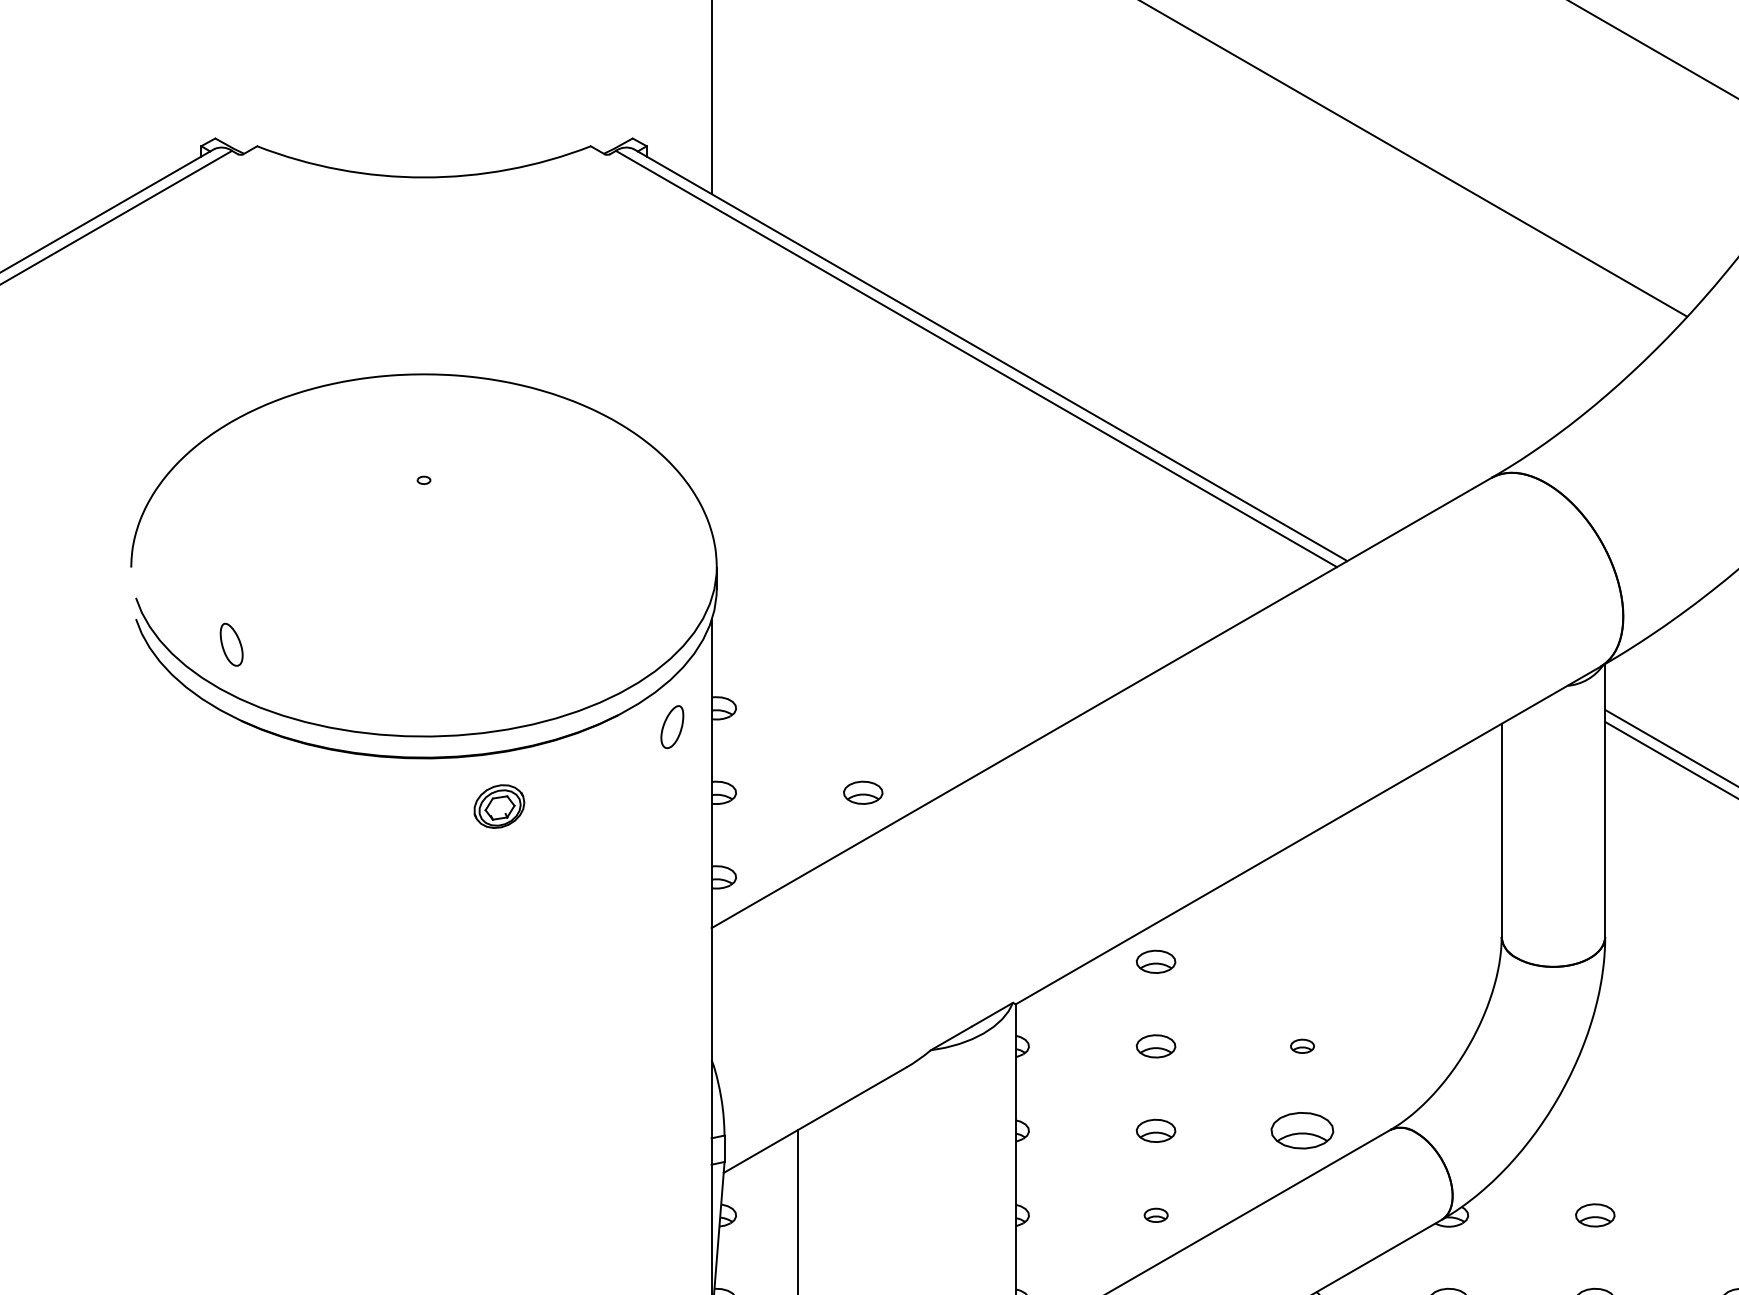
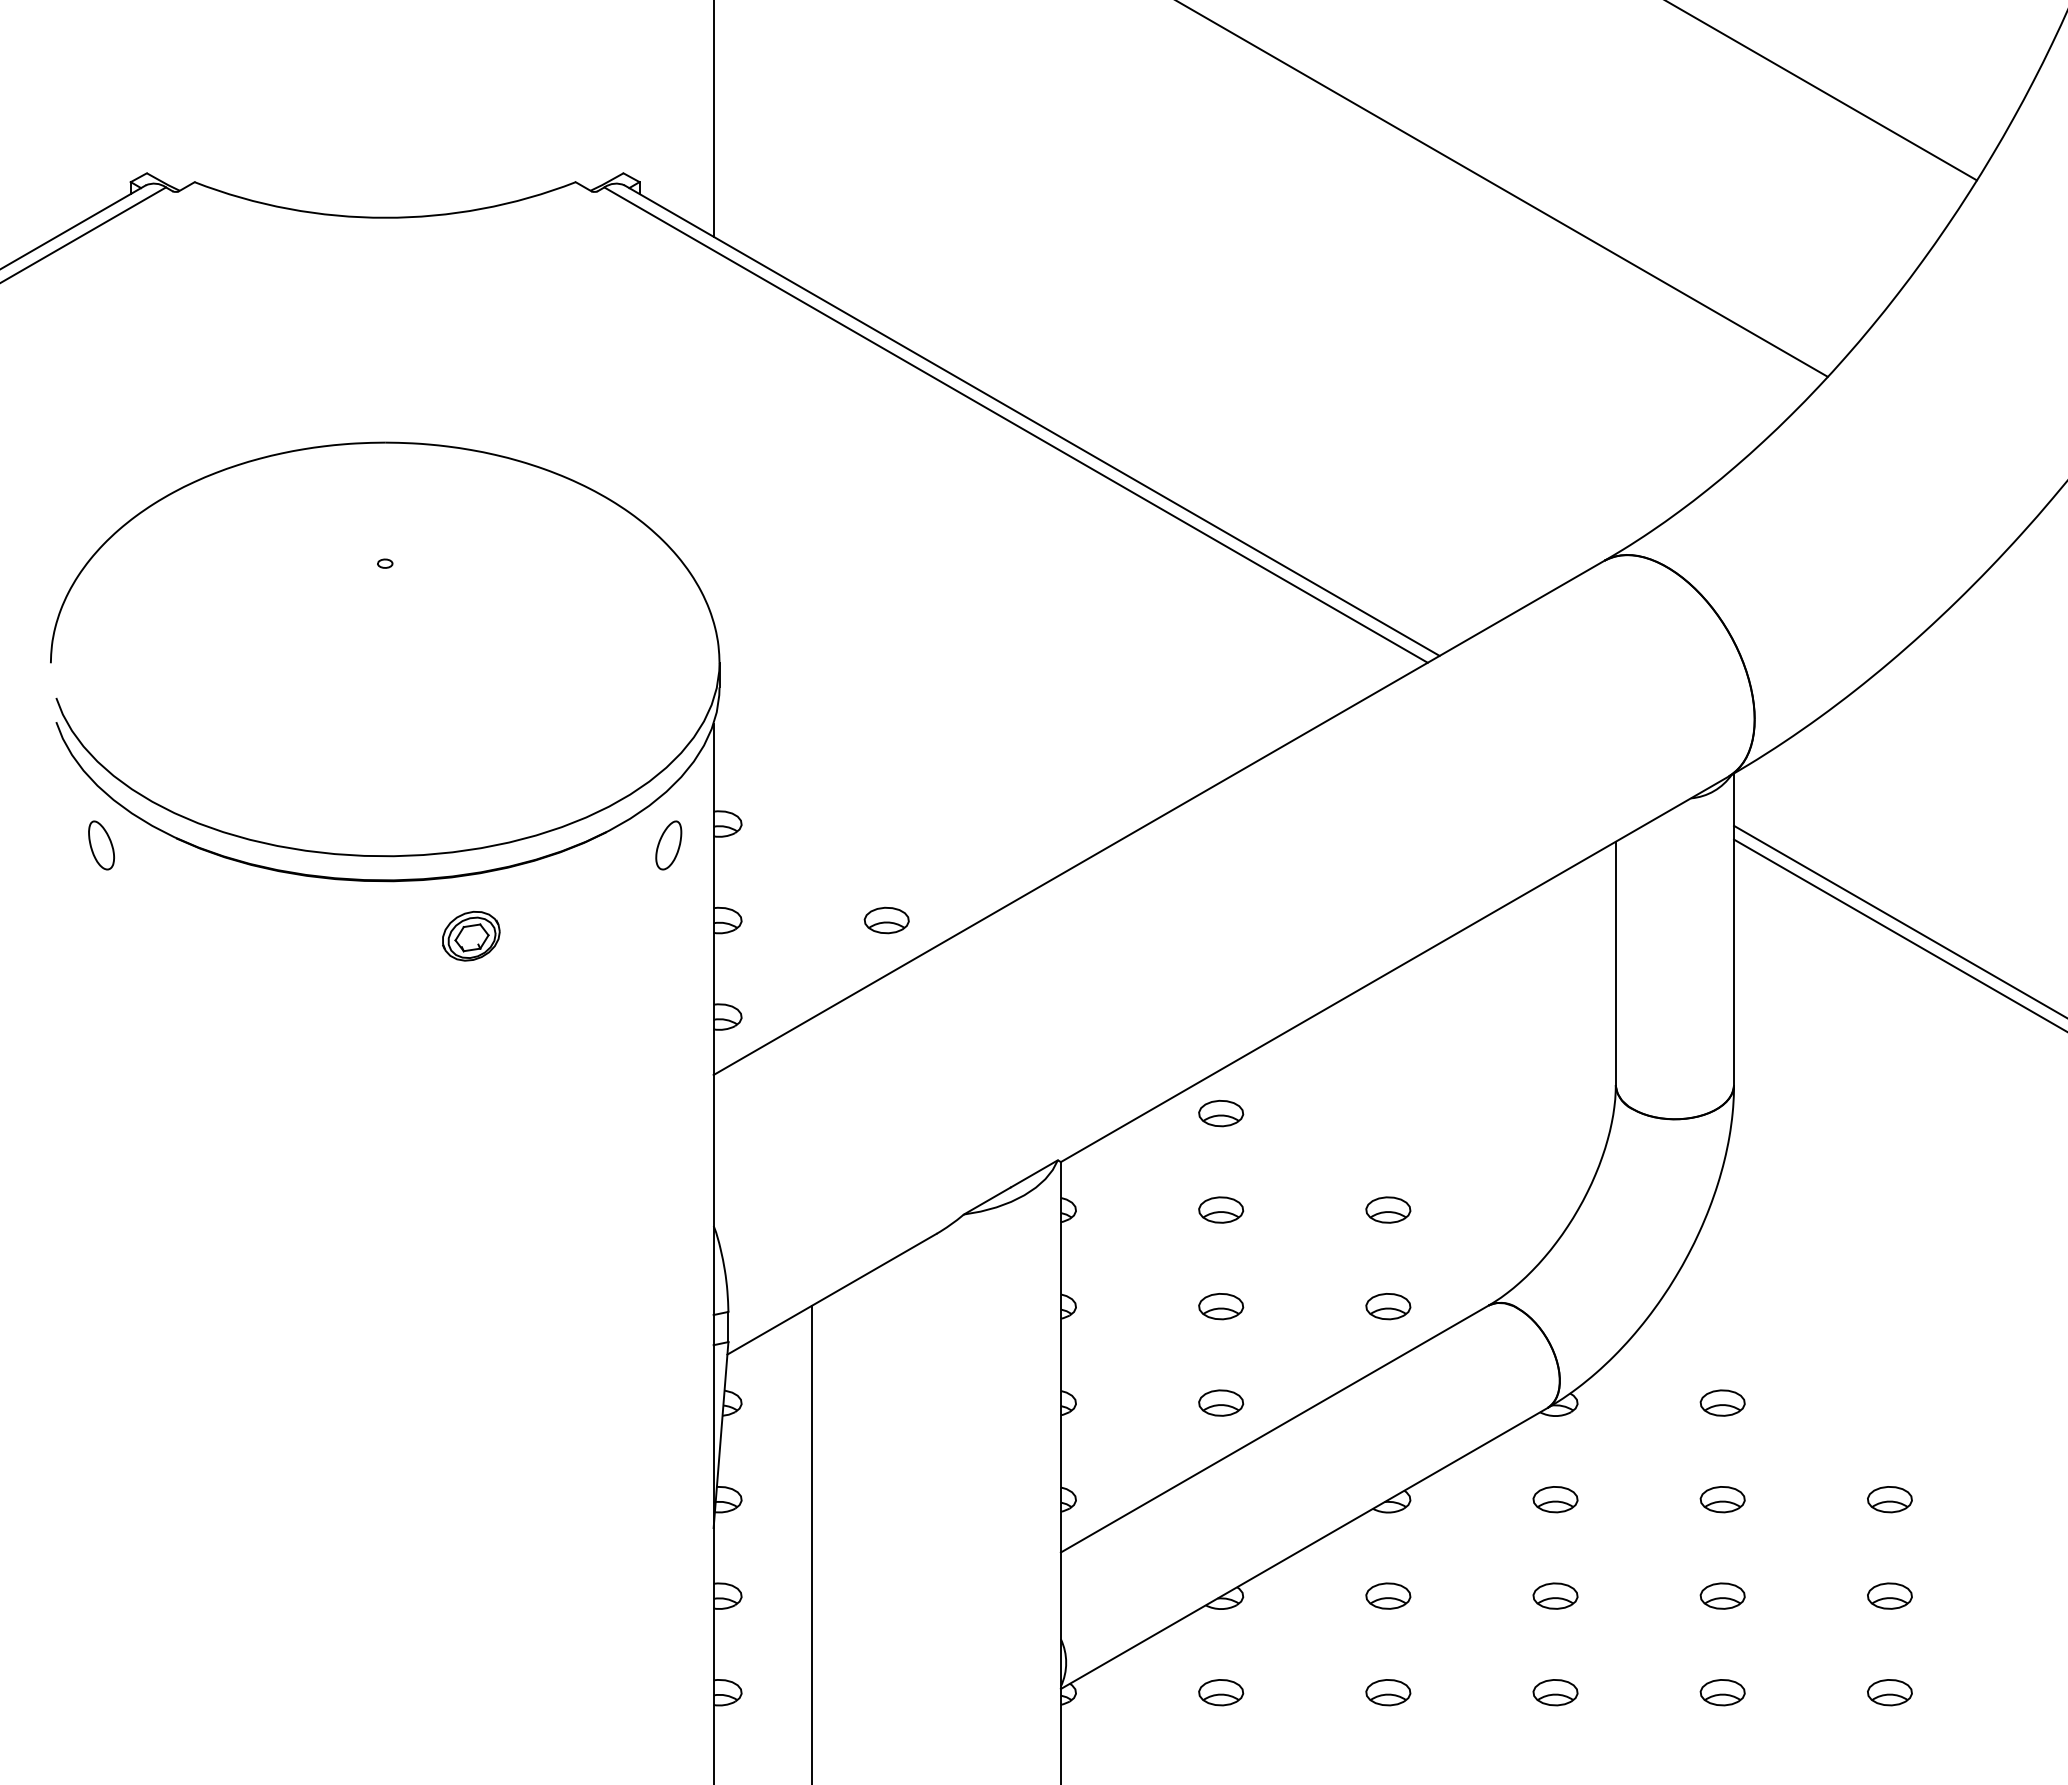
part: (231, 644) -> (101, 845), moved
part: (1302, 1045) -> (1388, 1209), size x1.67
part: (1302, 1130) -> (1388, 1306), size x0.62
part: (1156, 1214) -> (1221, 1402), size x1.67

